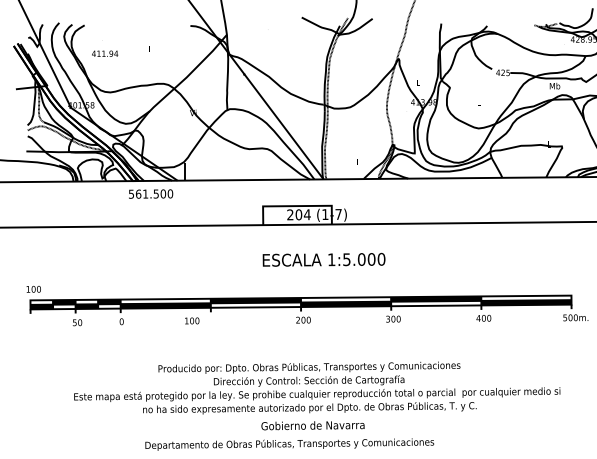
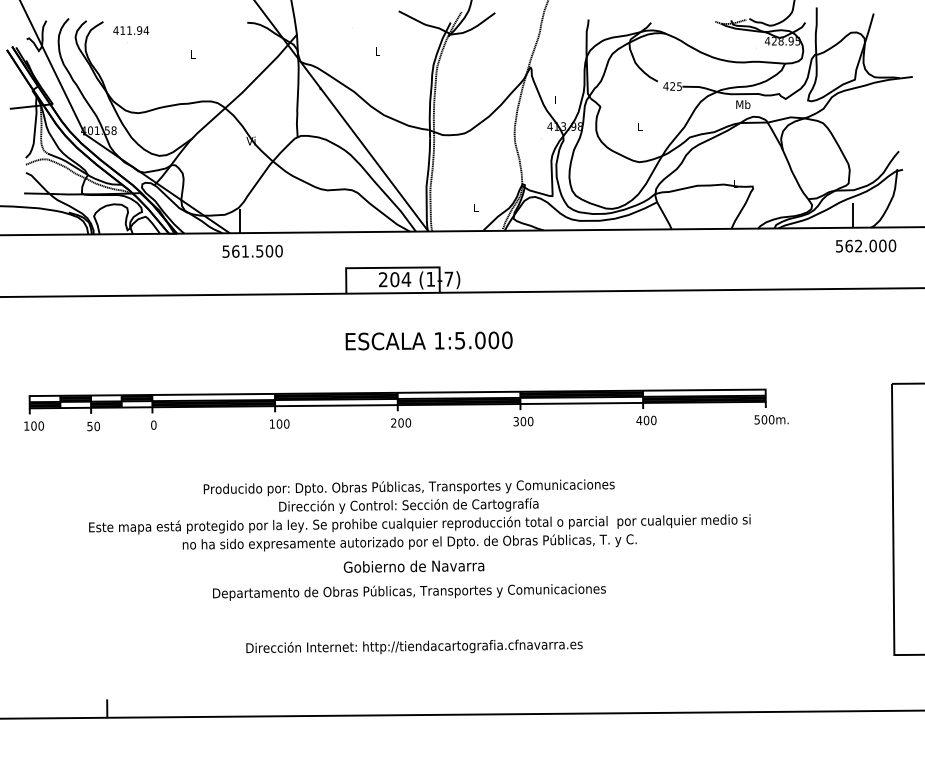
text: (105, 53) -> (131, 30), moved
text: (150, 194) -> (252, 251), moved
text: (33, 288) -> (33, 425), moved
text: (192, 320) -> (279, 423), moved
text: (289, 444) -> (409, 591), moved

